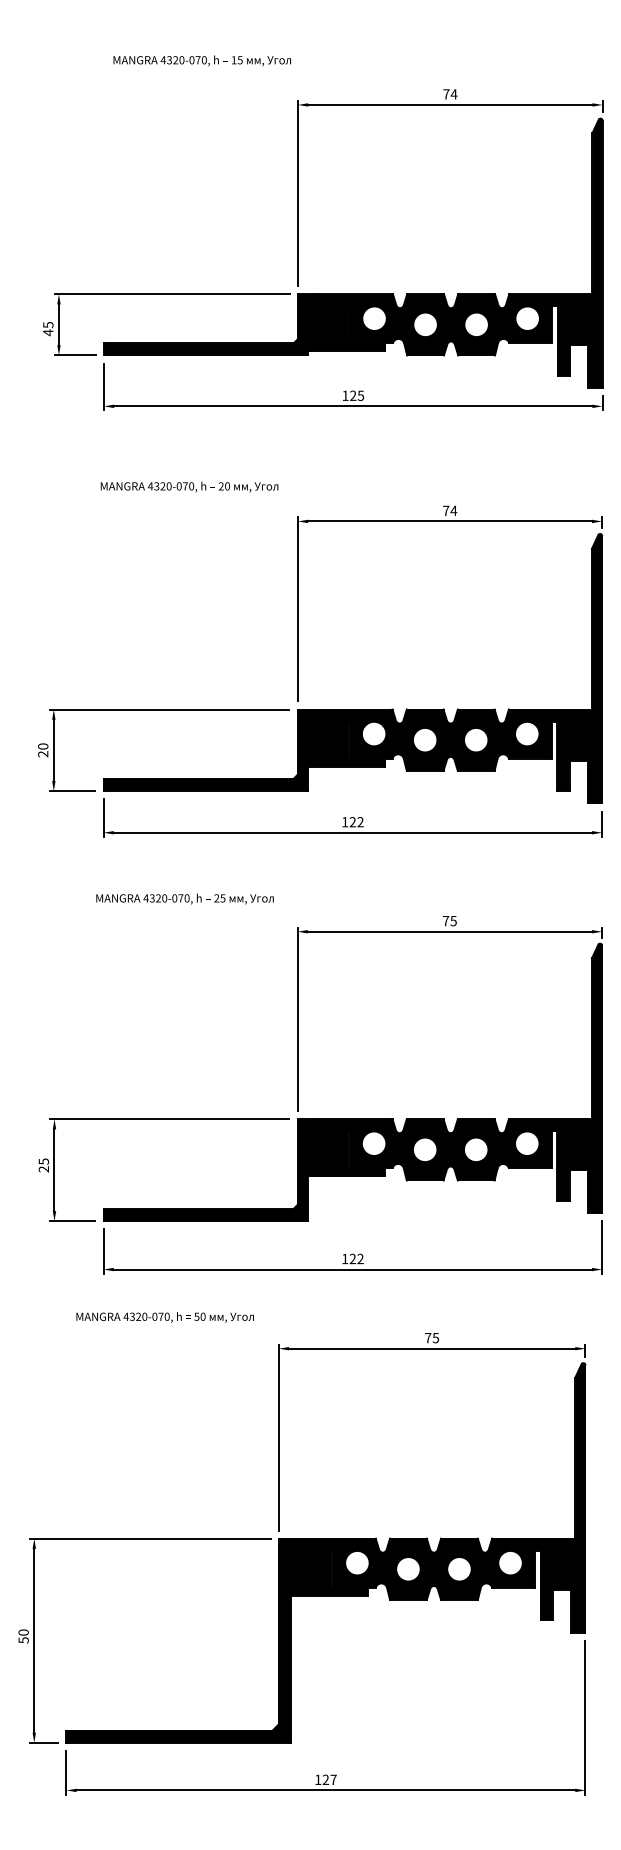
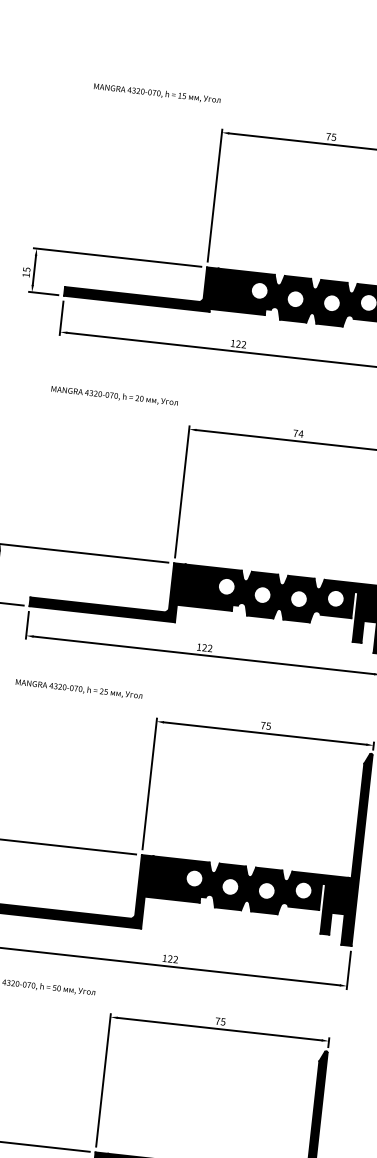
text: (453, 94) -> (333, 137), 74 -> 75
text: (48, 332) -> (26, 275), 45 -> 15
text: (360, 395) -> (243, 344), 125 -> 122

